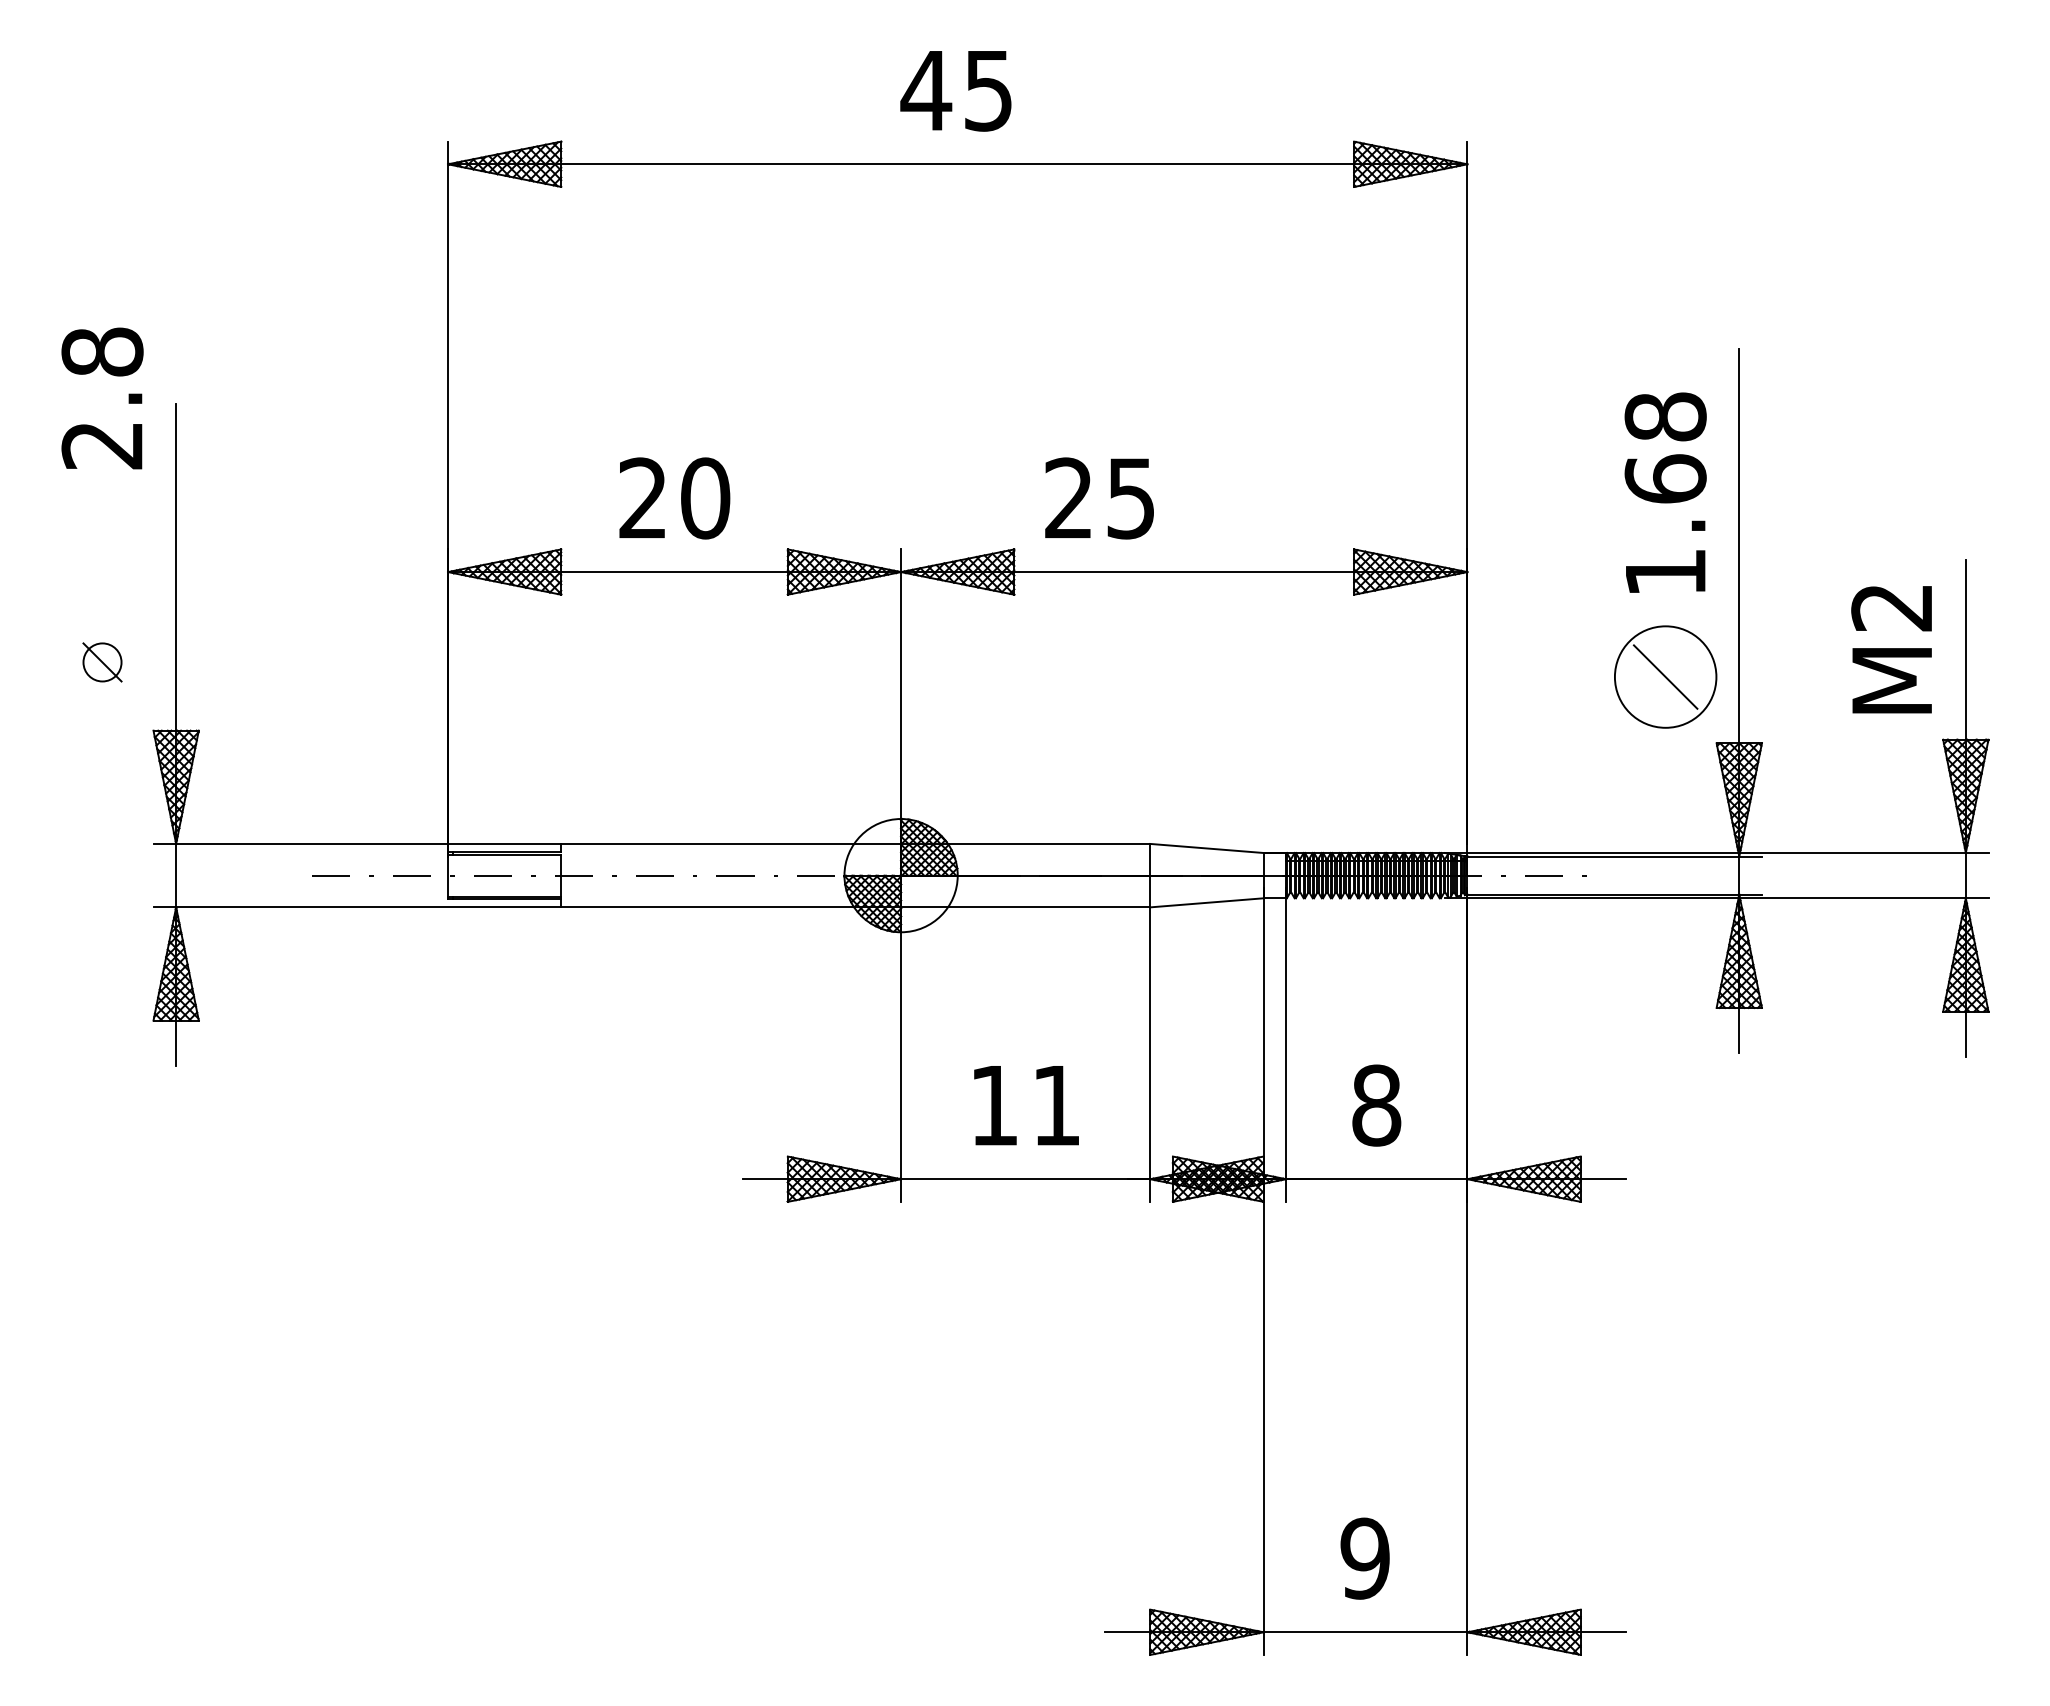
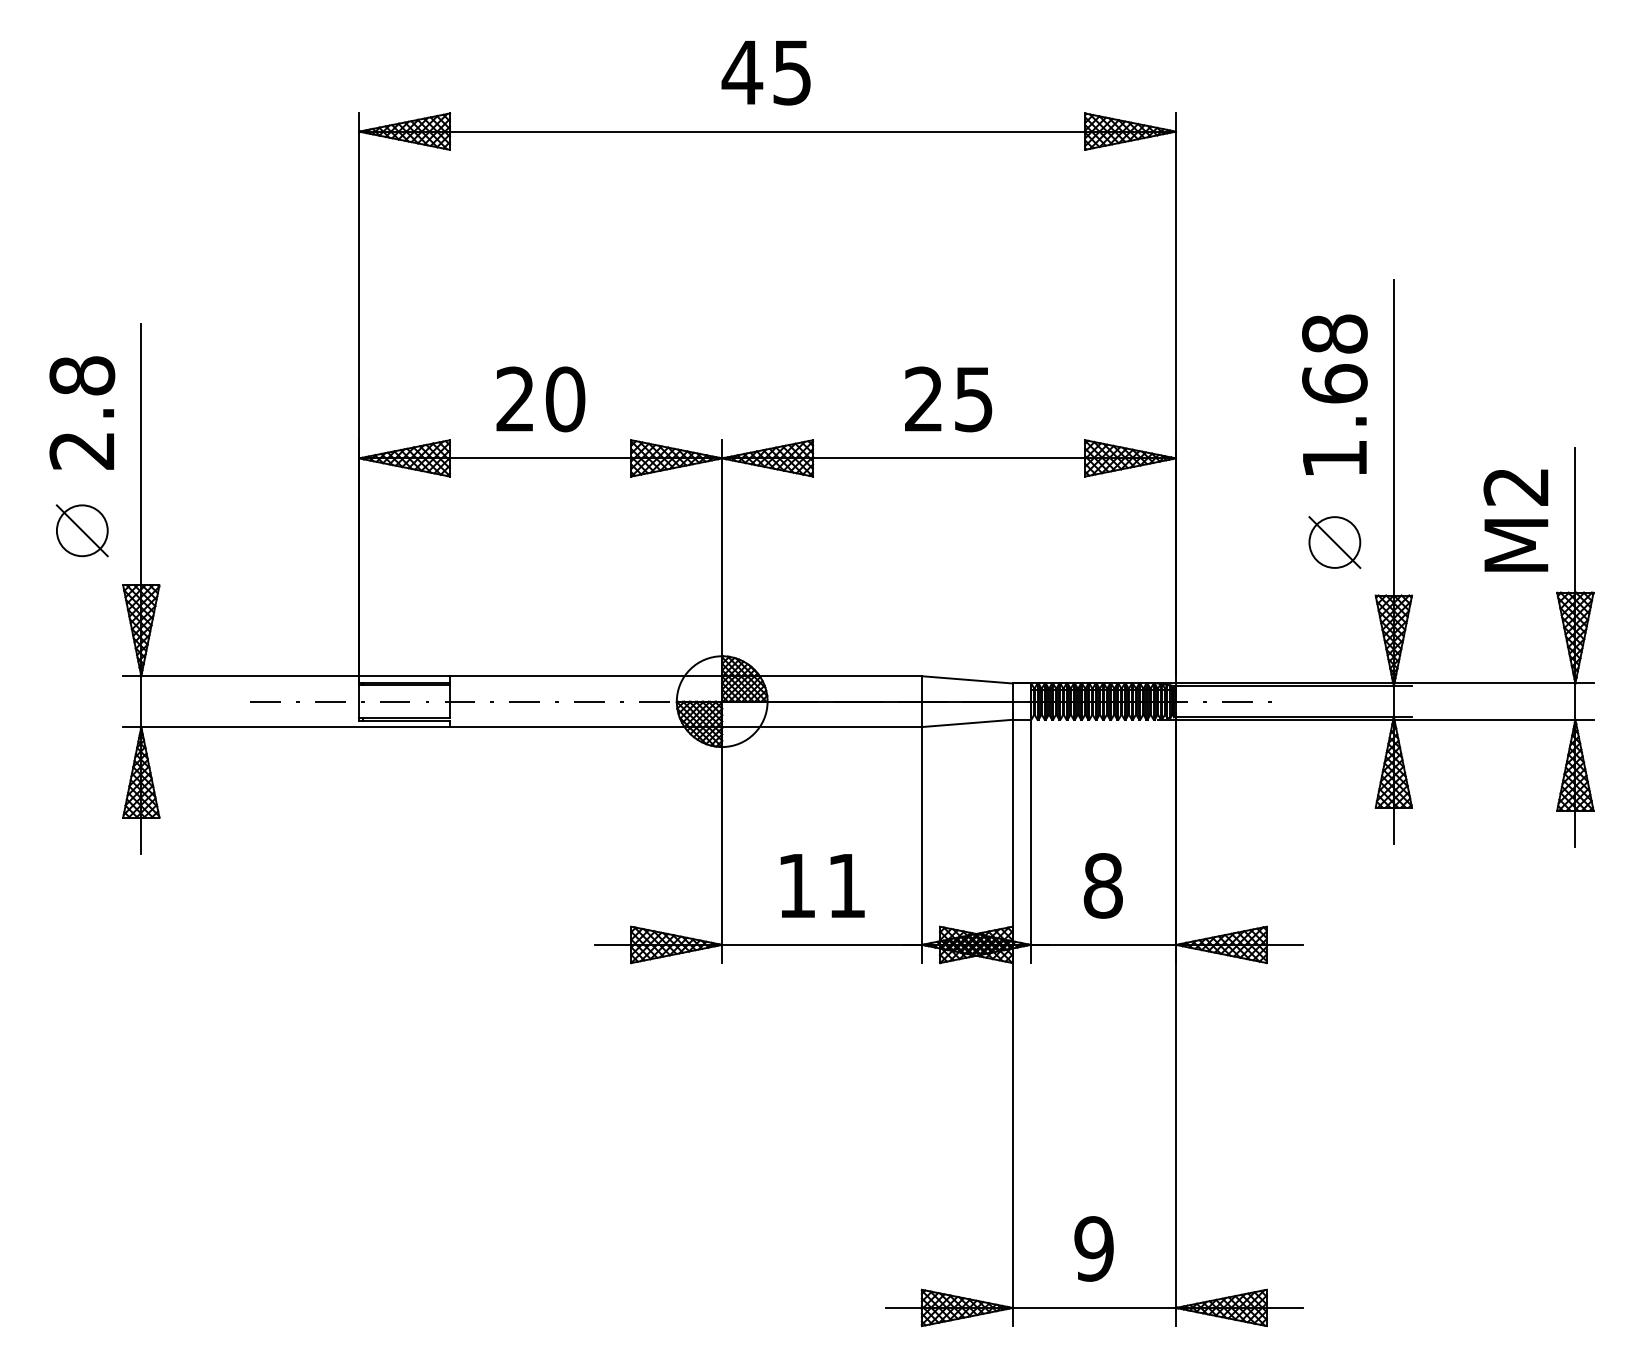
text: (102, 398) -> (82, 413), moved
text: (1099, 498) -> (948, 399), moved
part: (102, 662) -> (82, 530), size x1.67
circle: (1665, 676) -> (1334, 542), size x0.62

